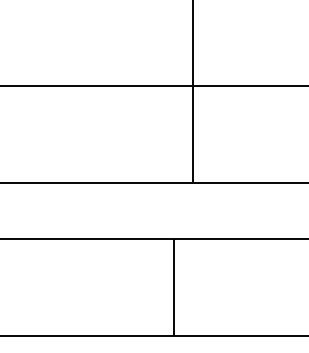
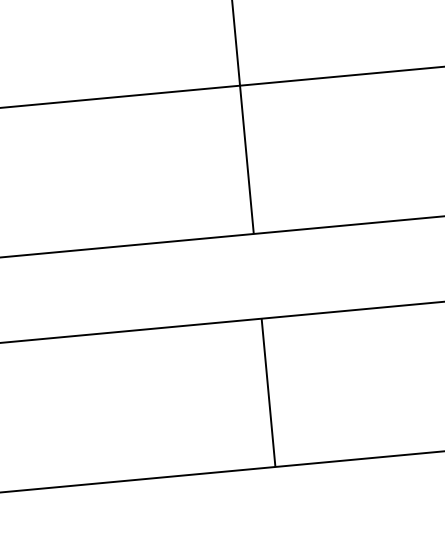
line: (174, 287) -> (269, 392), moved

